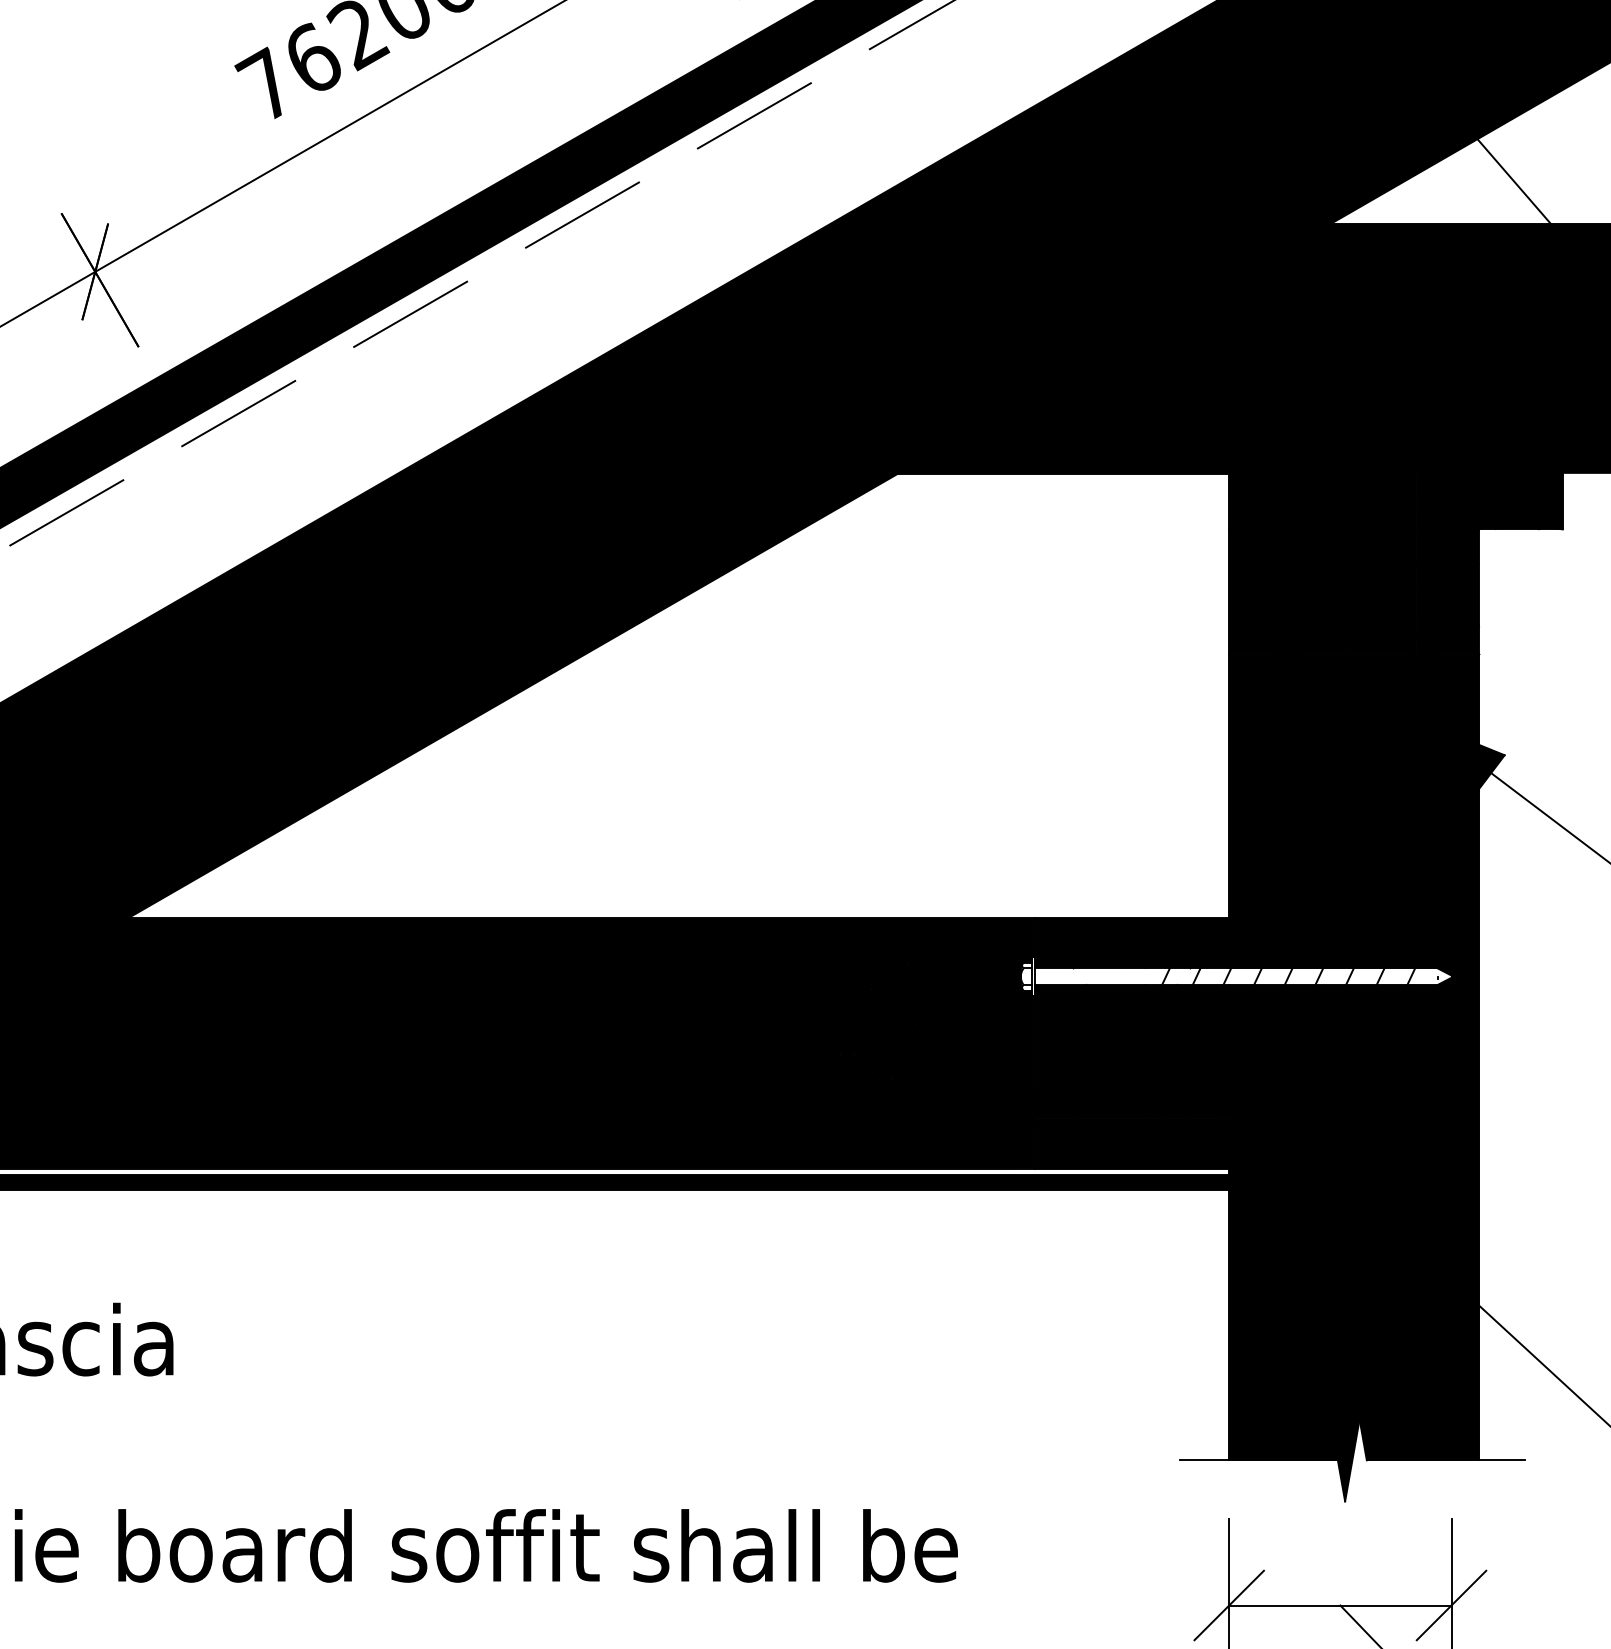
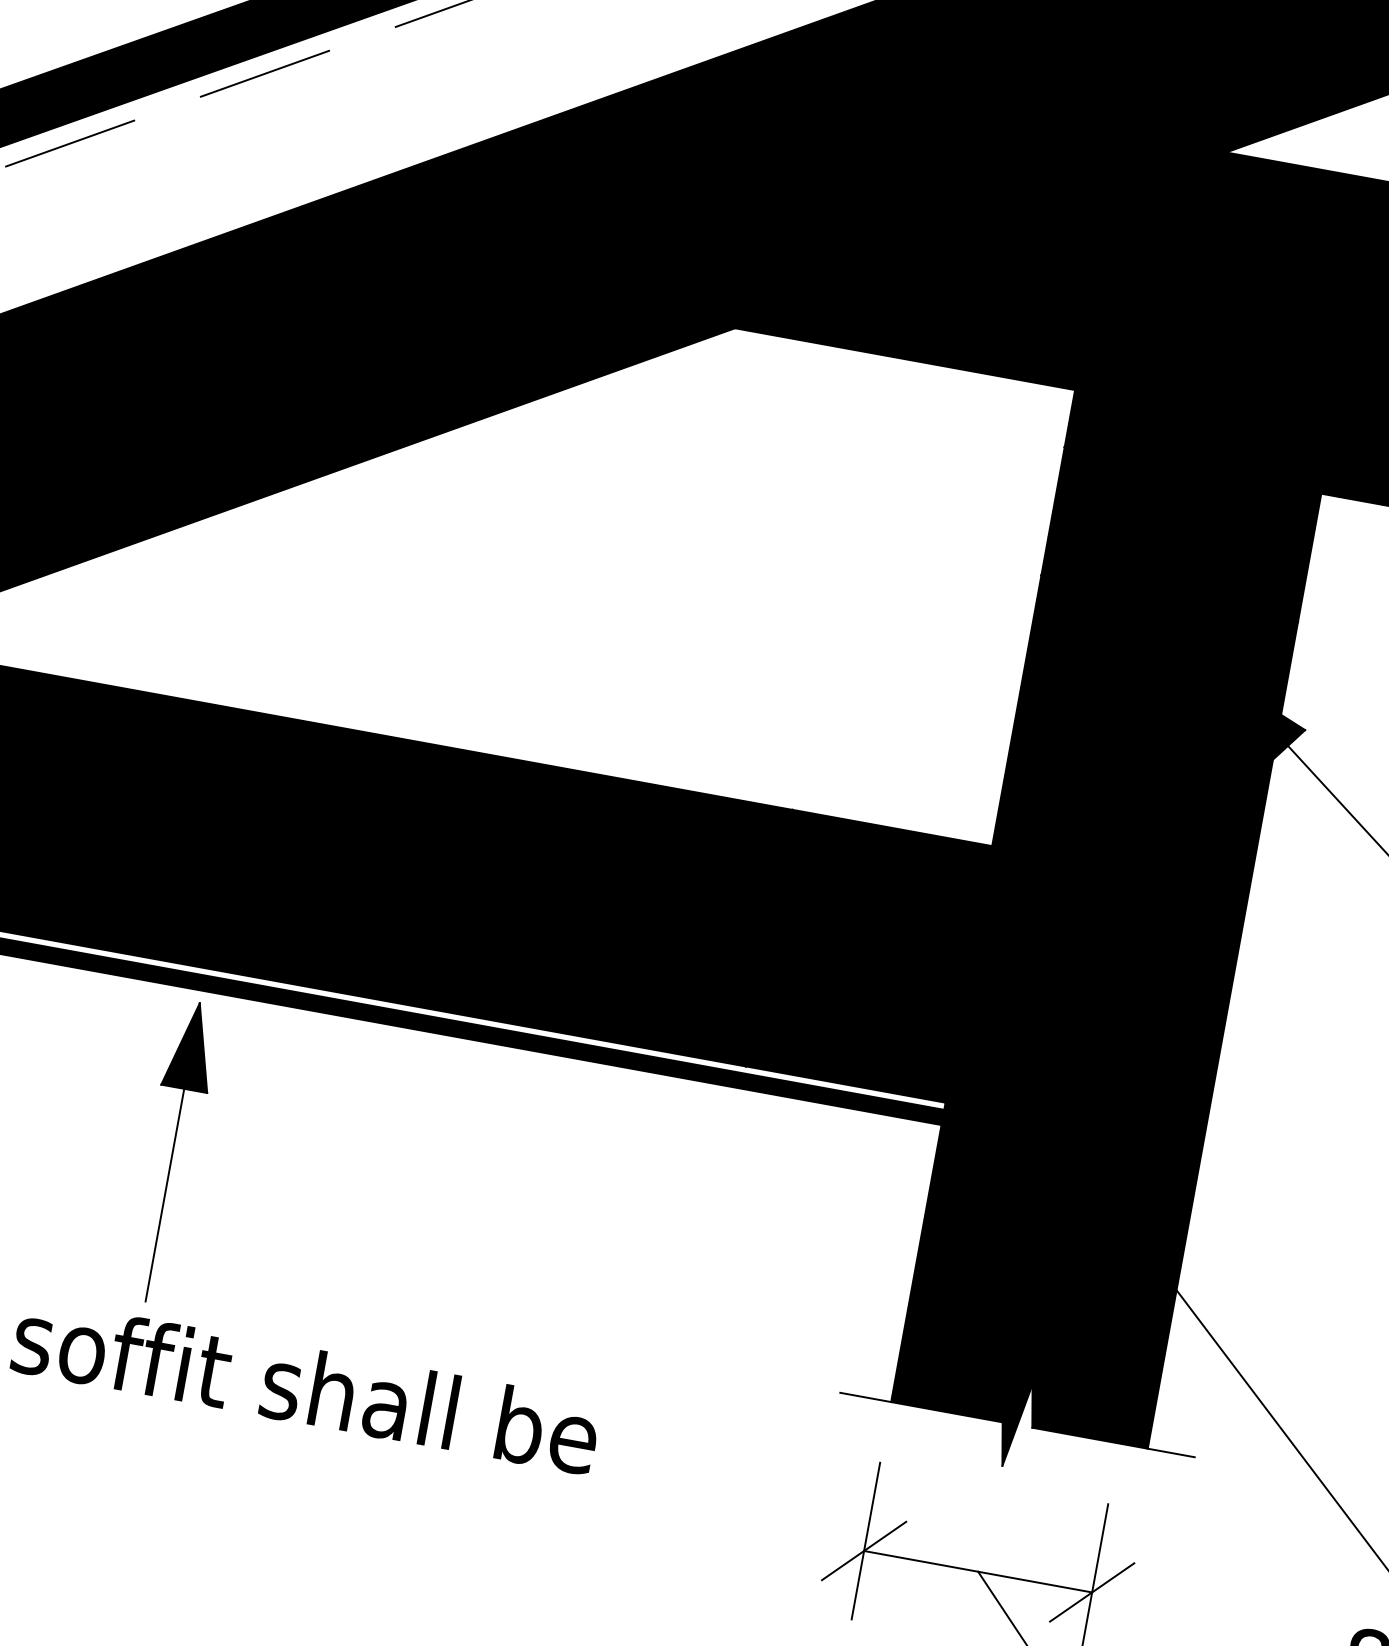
fill: (1235, 976) -> (987, 906), added
part: (508, 1347) -> (172, 1151), added

